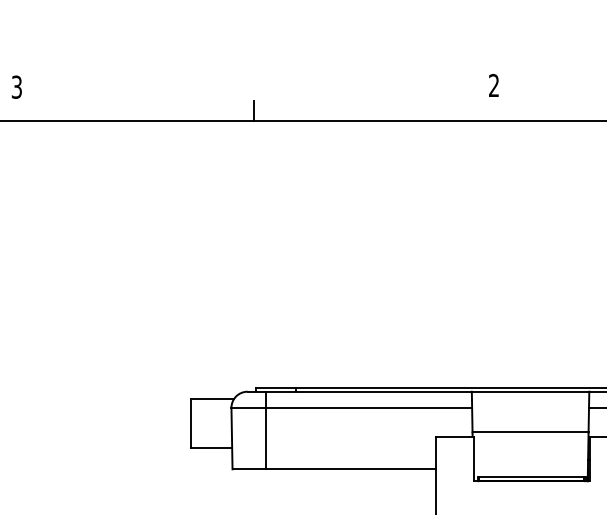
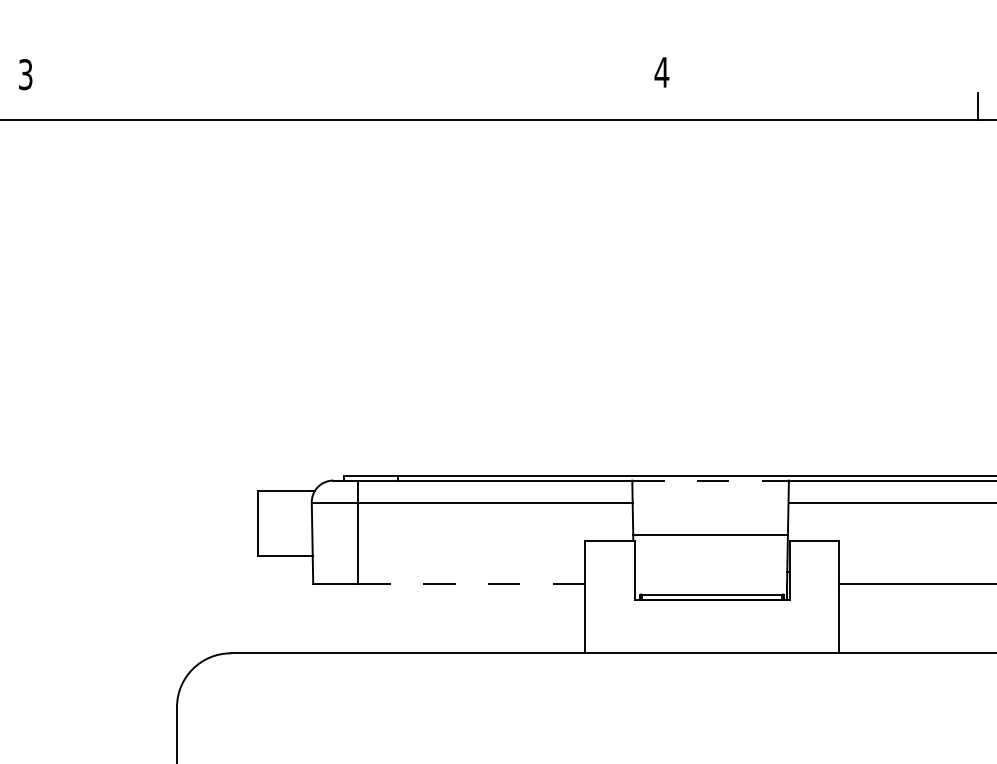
text: (493, 84) -> (661, 71), 2 -> 4
line: (253, 111) -> (341, 106), removed
line: (531, 391) -> (711, 480), solid -> dashed
line: (351, 469) -> (471, 584), solid -> dashed

